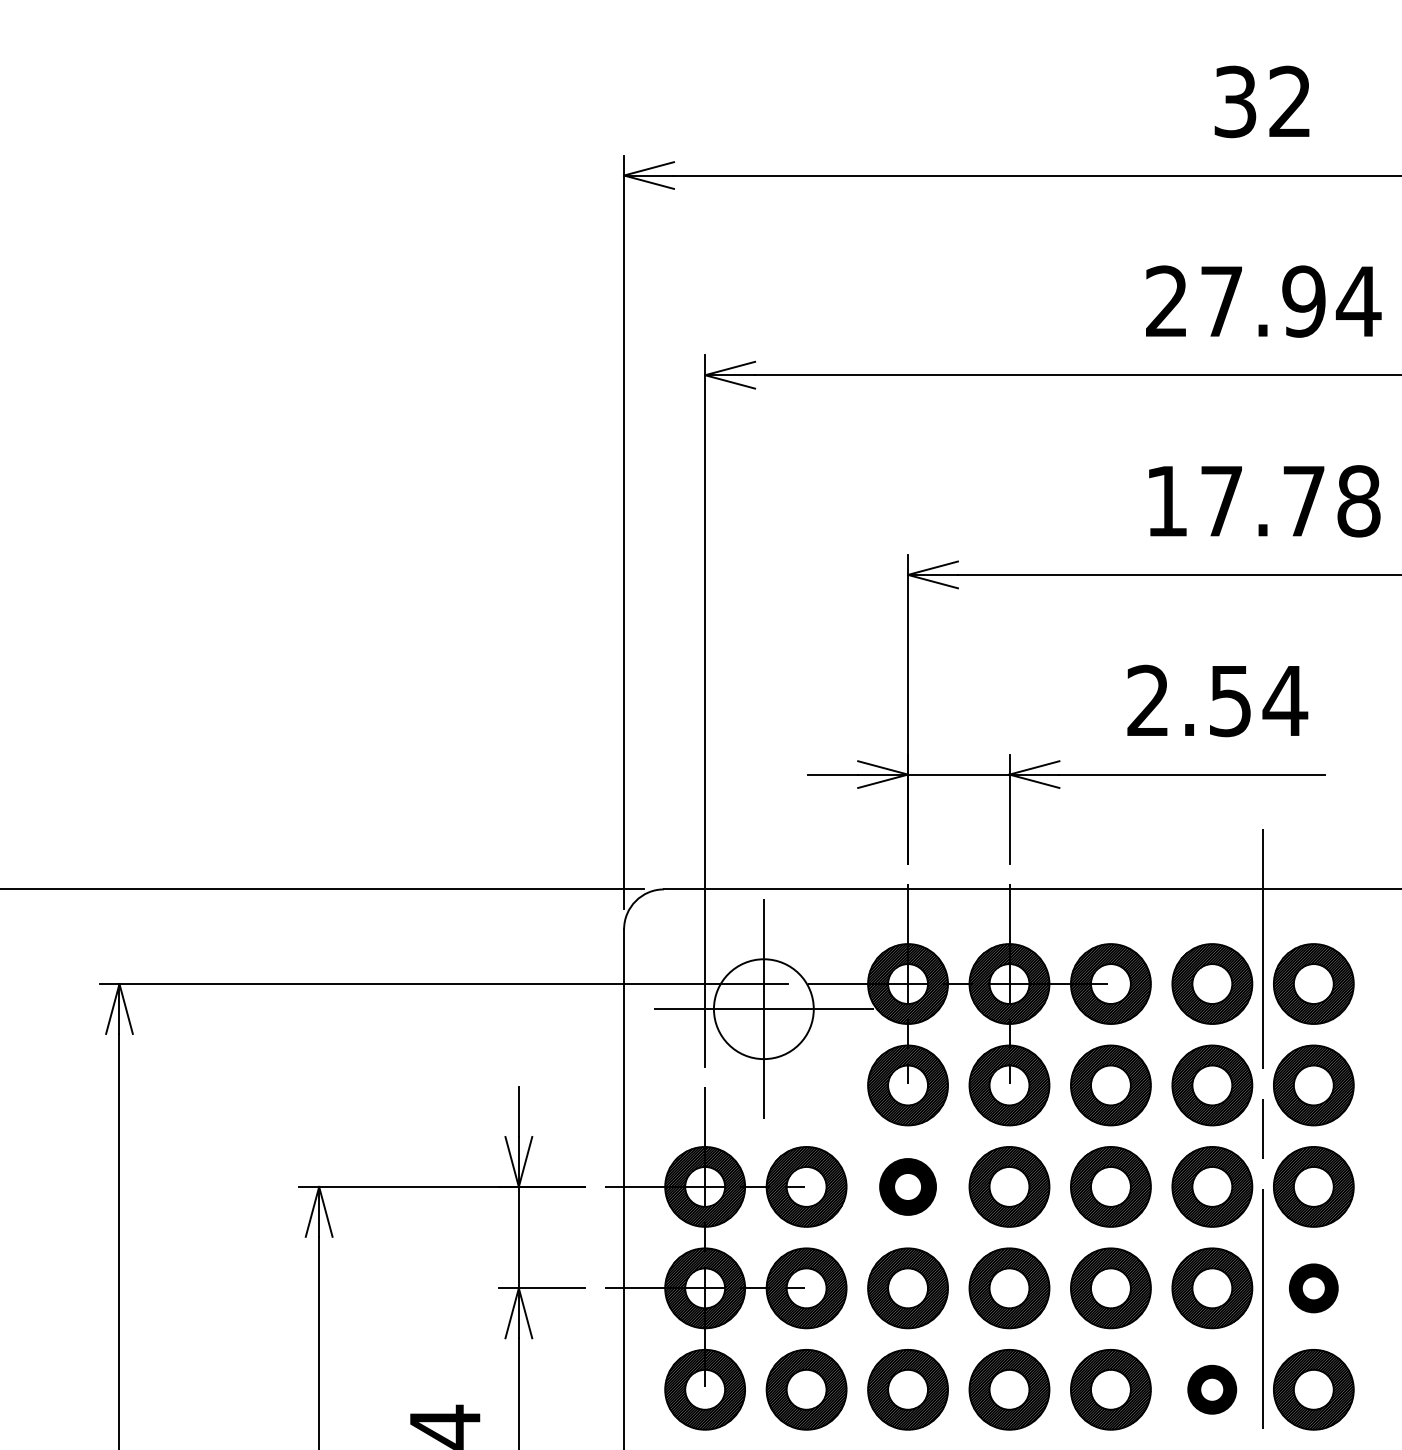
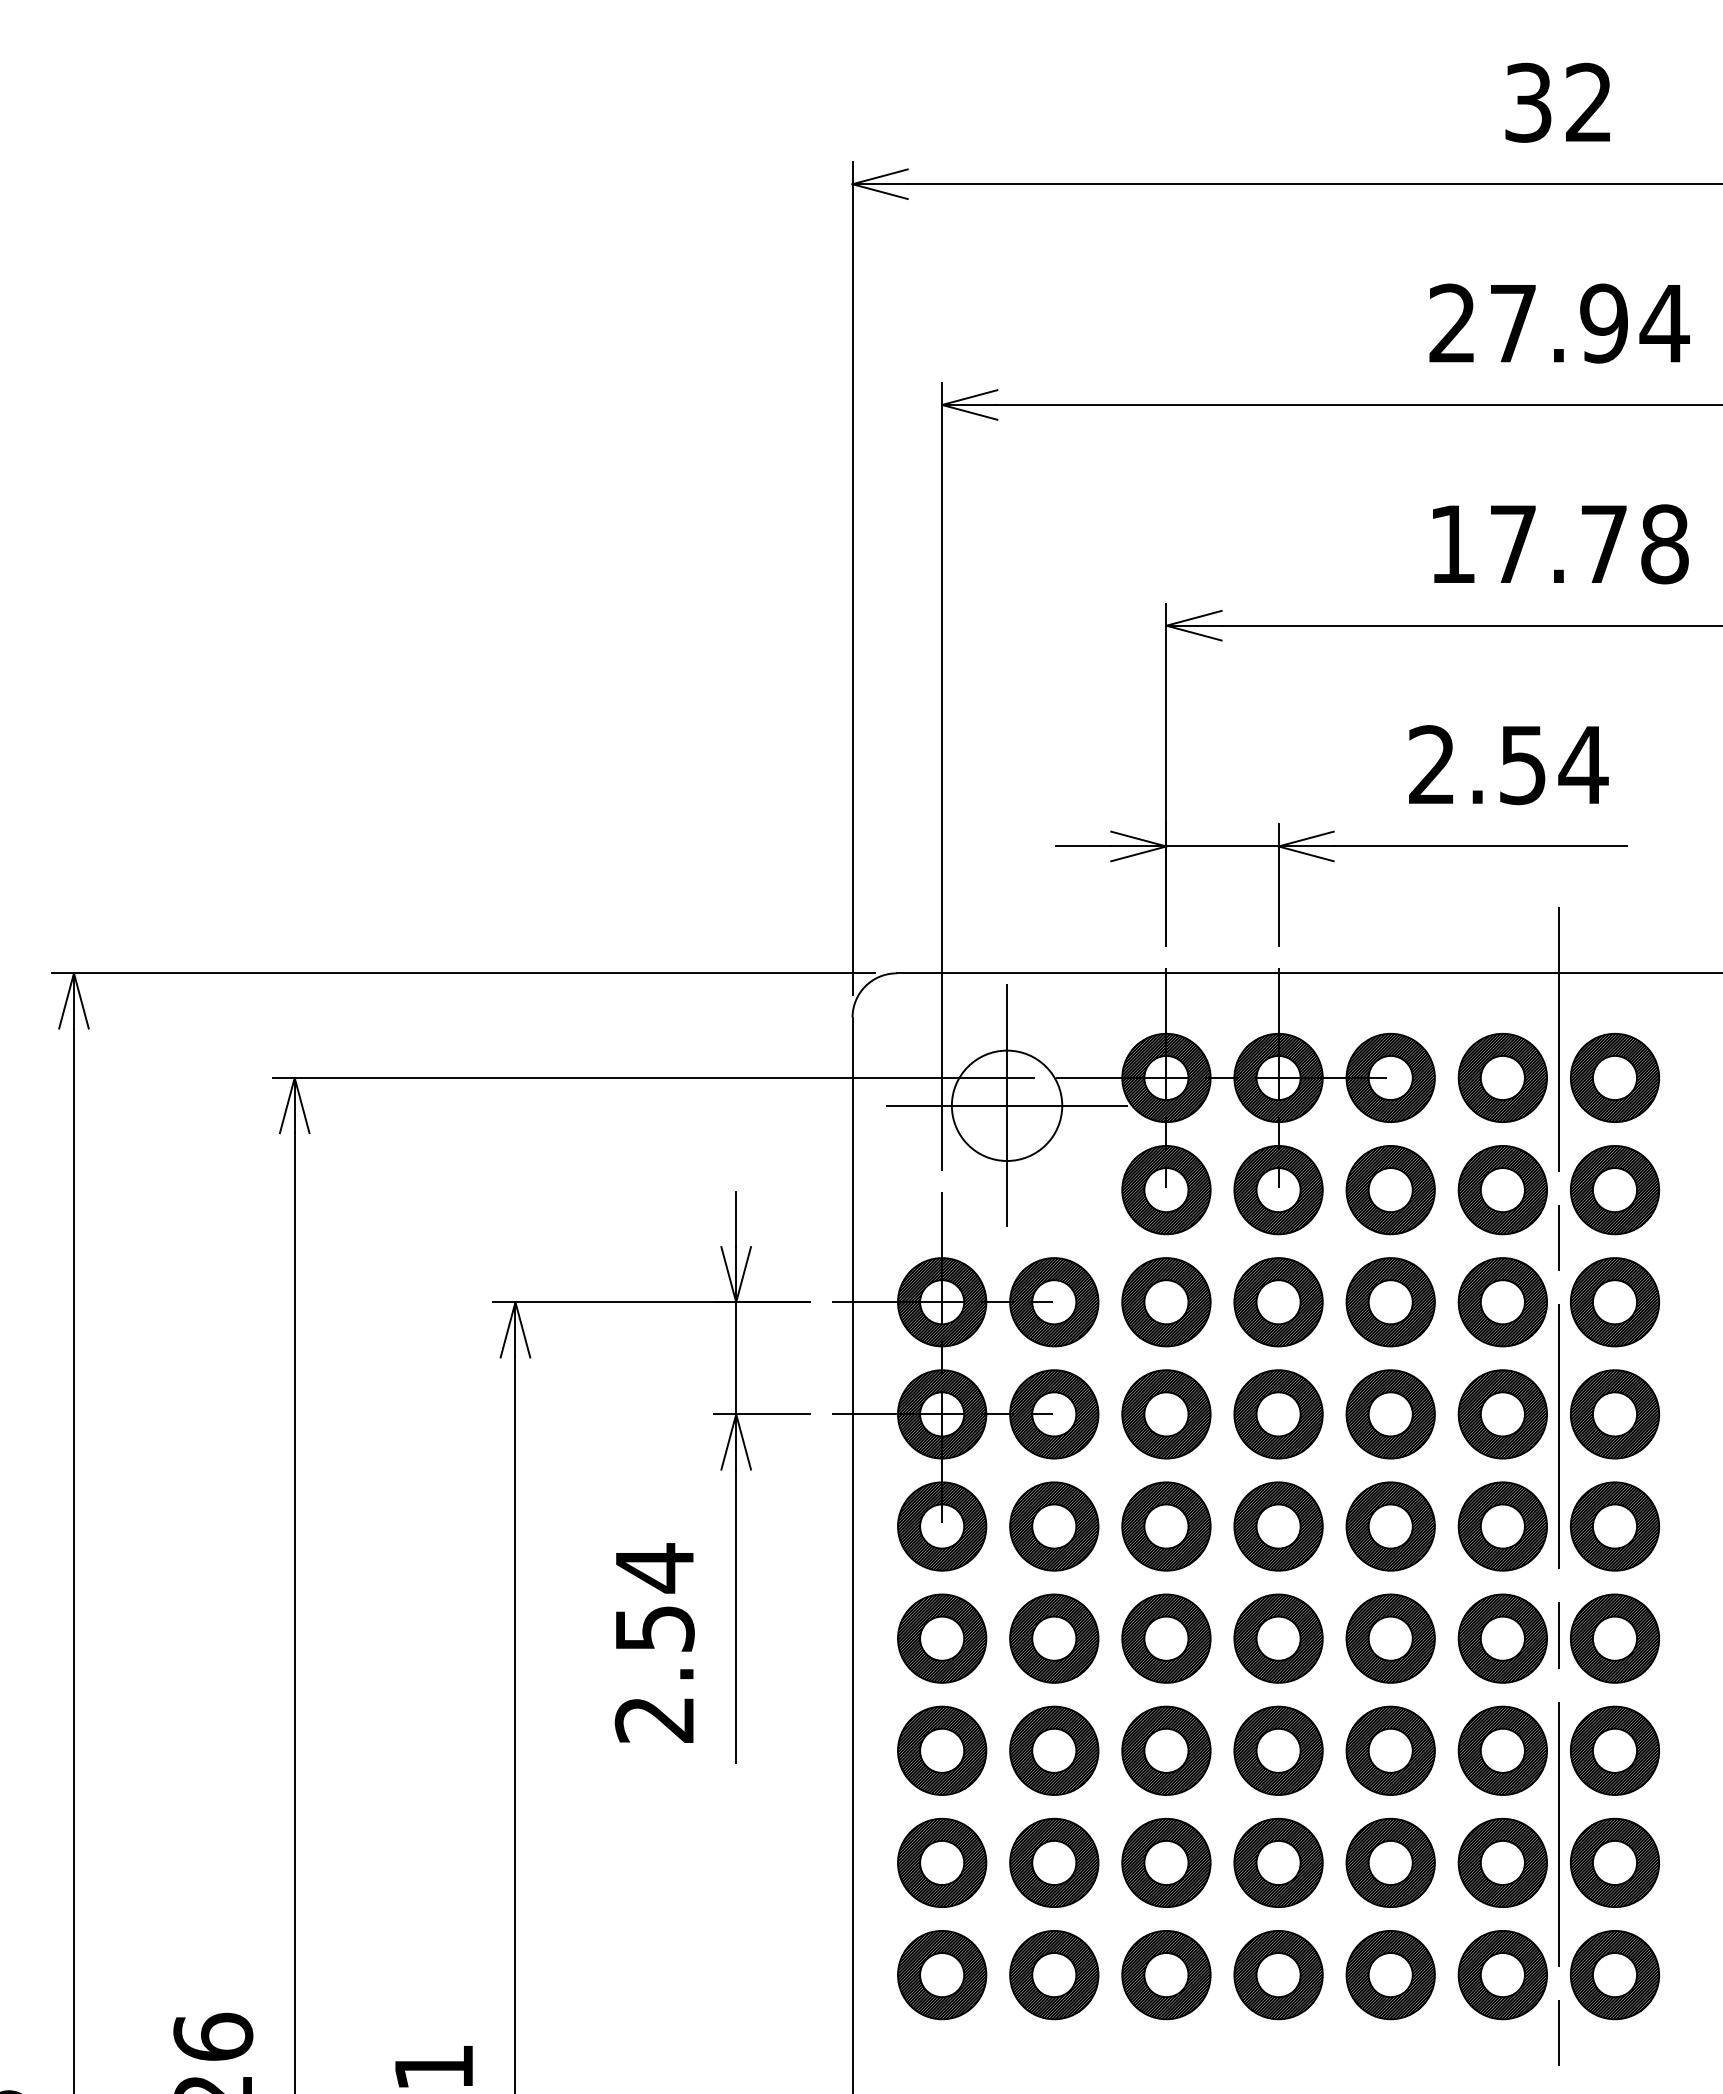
part: (908, 1187) -> (1166, 1302), size x1.43
part: (1313, 1288) -> (1614, 1414), size x1.67
part: (1212, 1389) -> (1502, 1526), size x1.67

